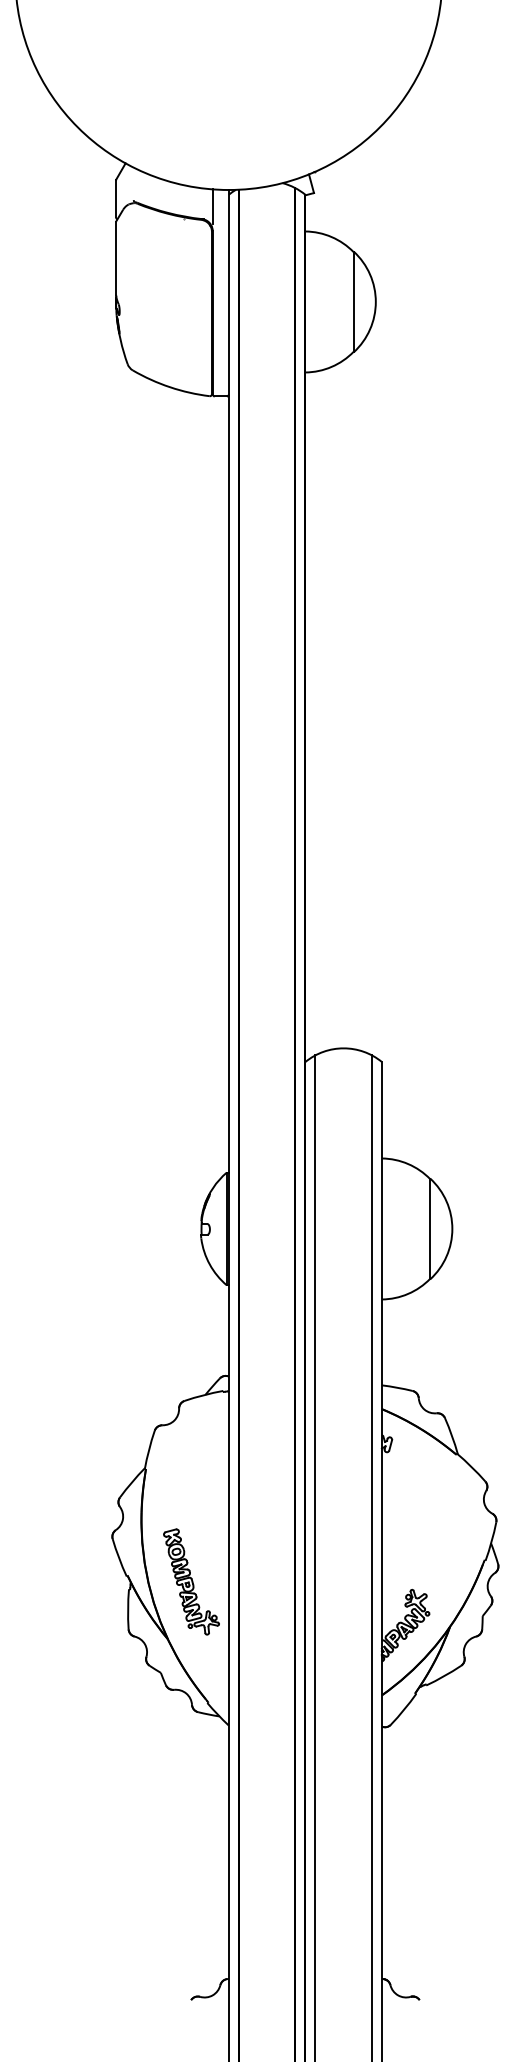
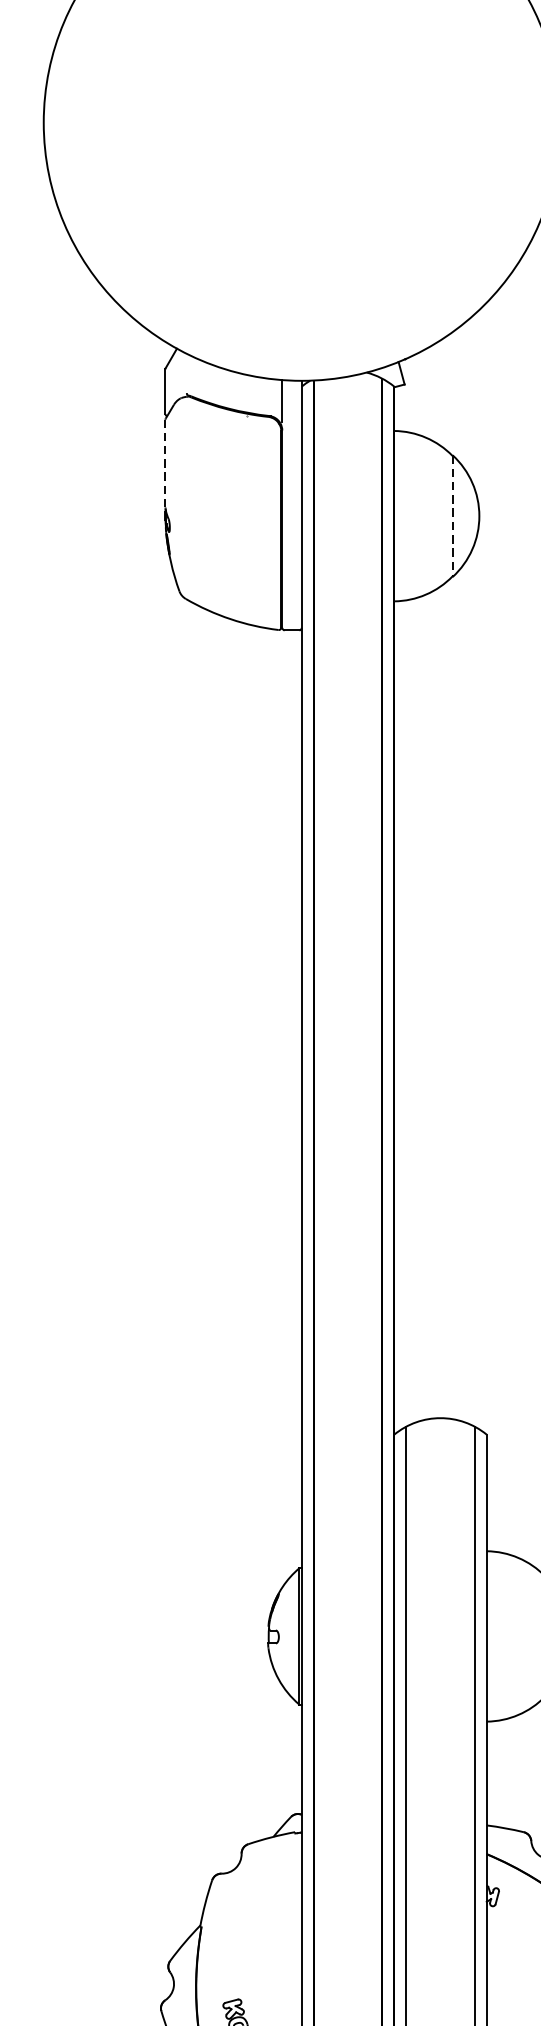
line: (116, 258) -> (165, 463), solid -> dashed
line: (353, 302) -> (452, 516), solid -> dashed

